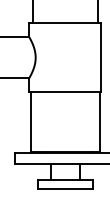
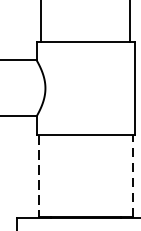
line: (99, 121) -> (132, 175), solid -> dashed
line: (30, 122) -> (38, 176), solid -> dashed

